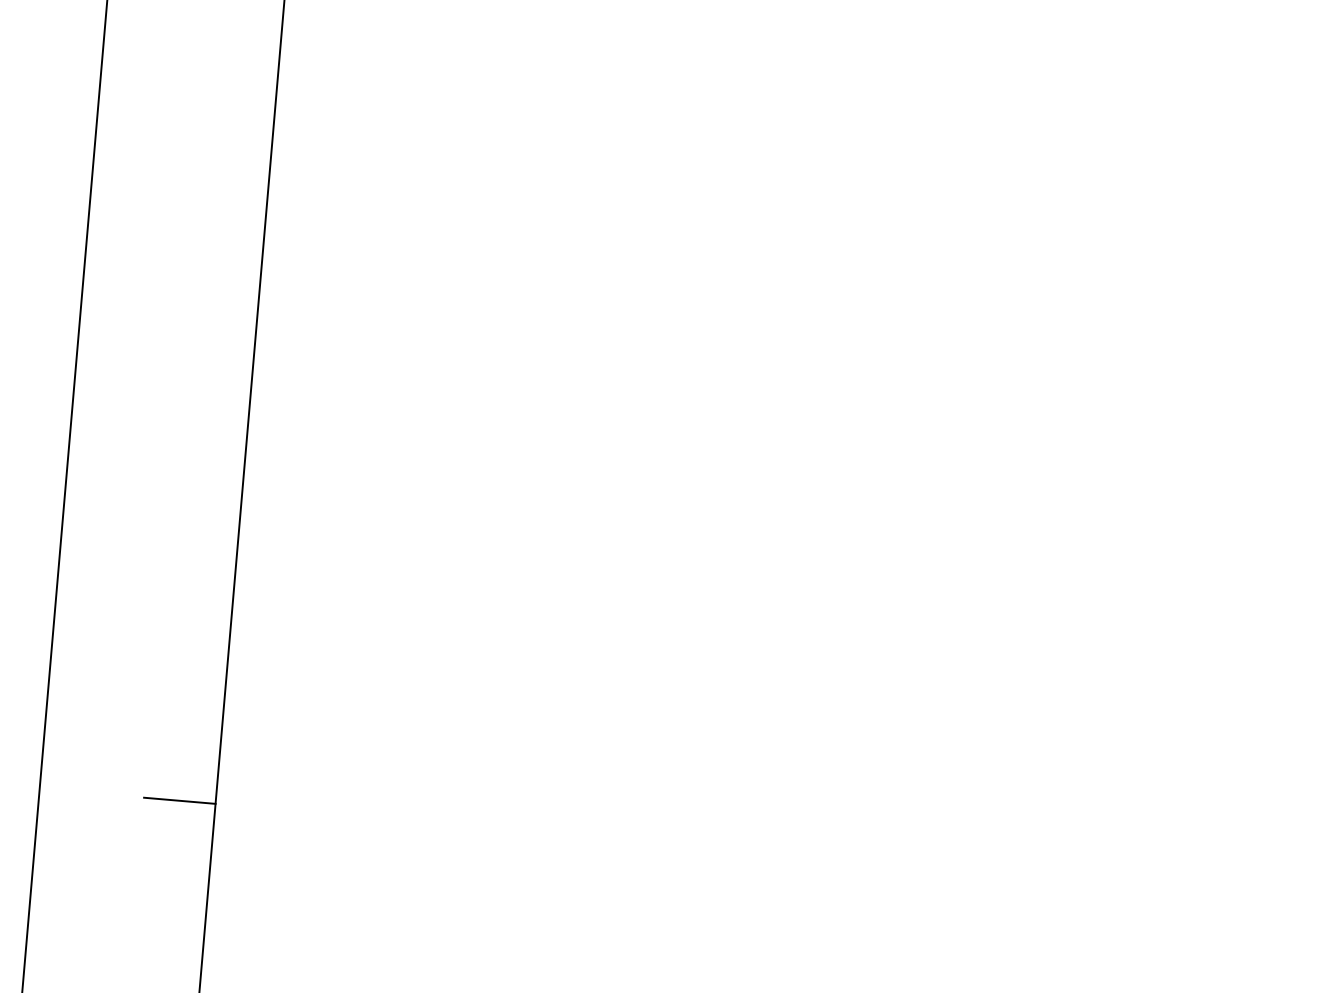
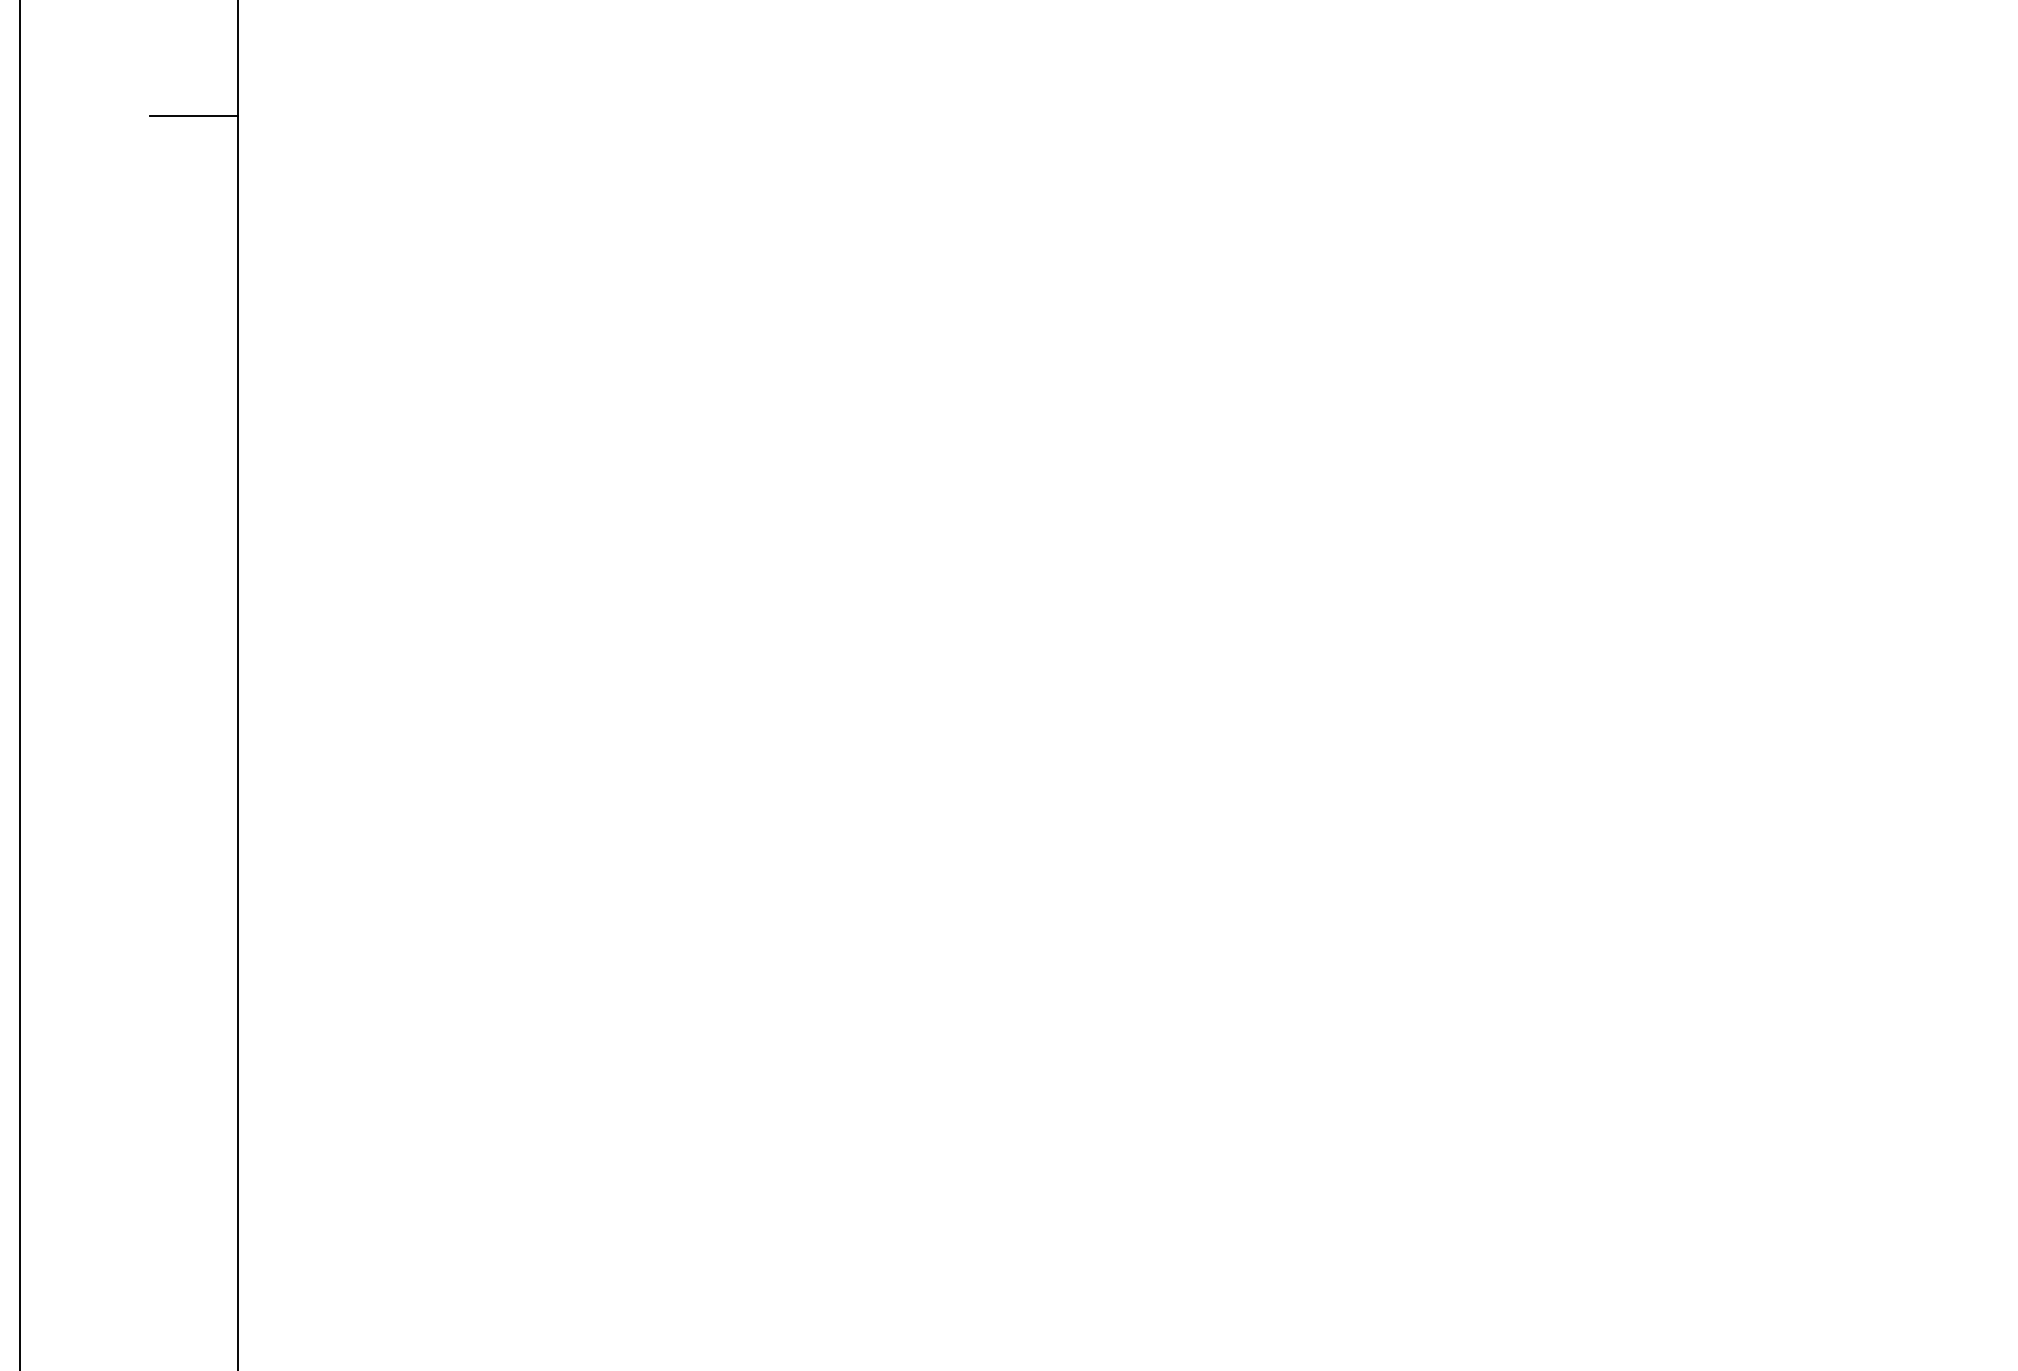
line: (179, 800) -> (193, 1141), removed

